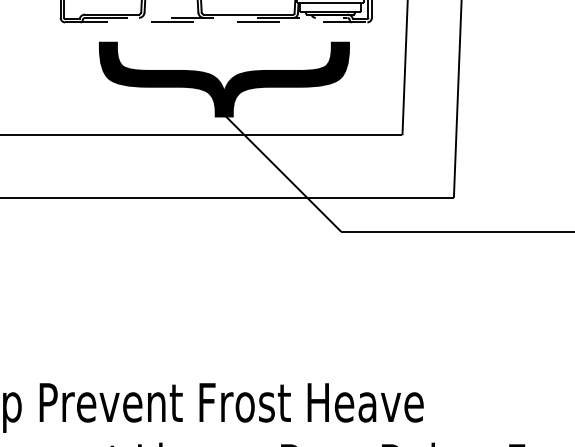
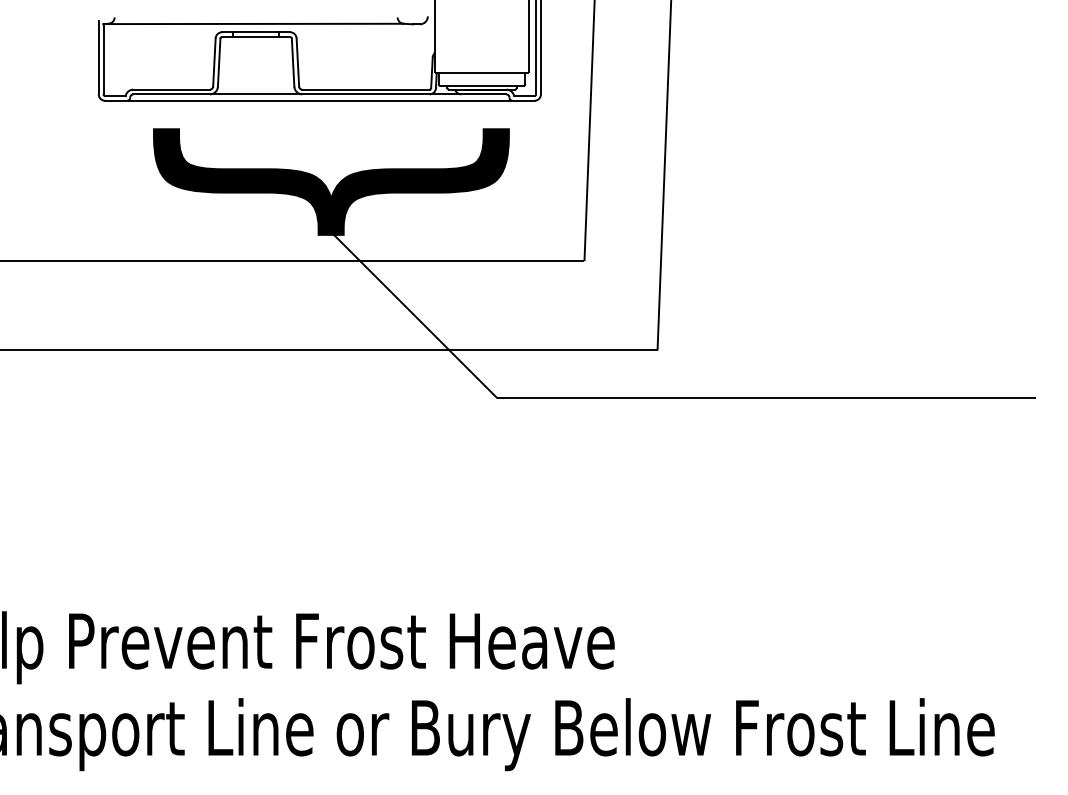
line: (216, 17) -> (320, 94), dashed -> solid
line: (216, 22) -> (319, 100), dashed -> solid

